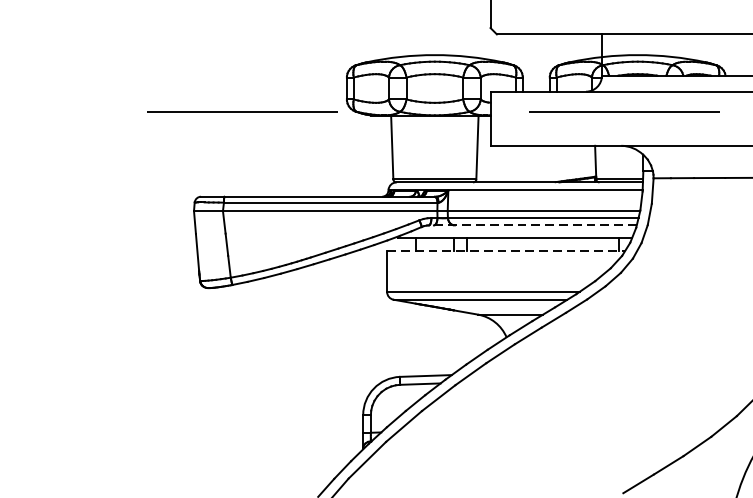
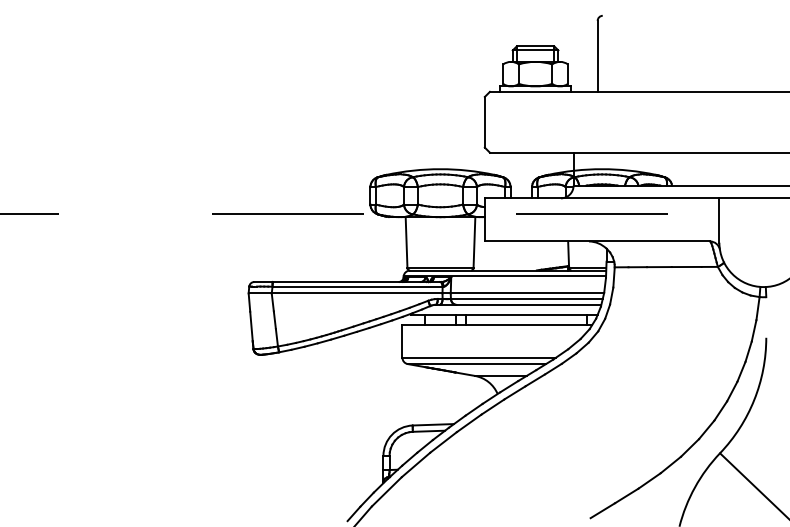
line: (532, 224) -> (518, 304), dashed -> solid
line: (506, 251) -> (497, 325), dashed -> solid

